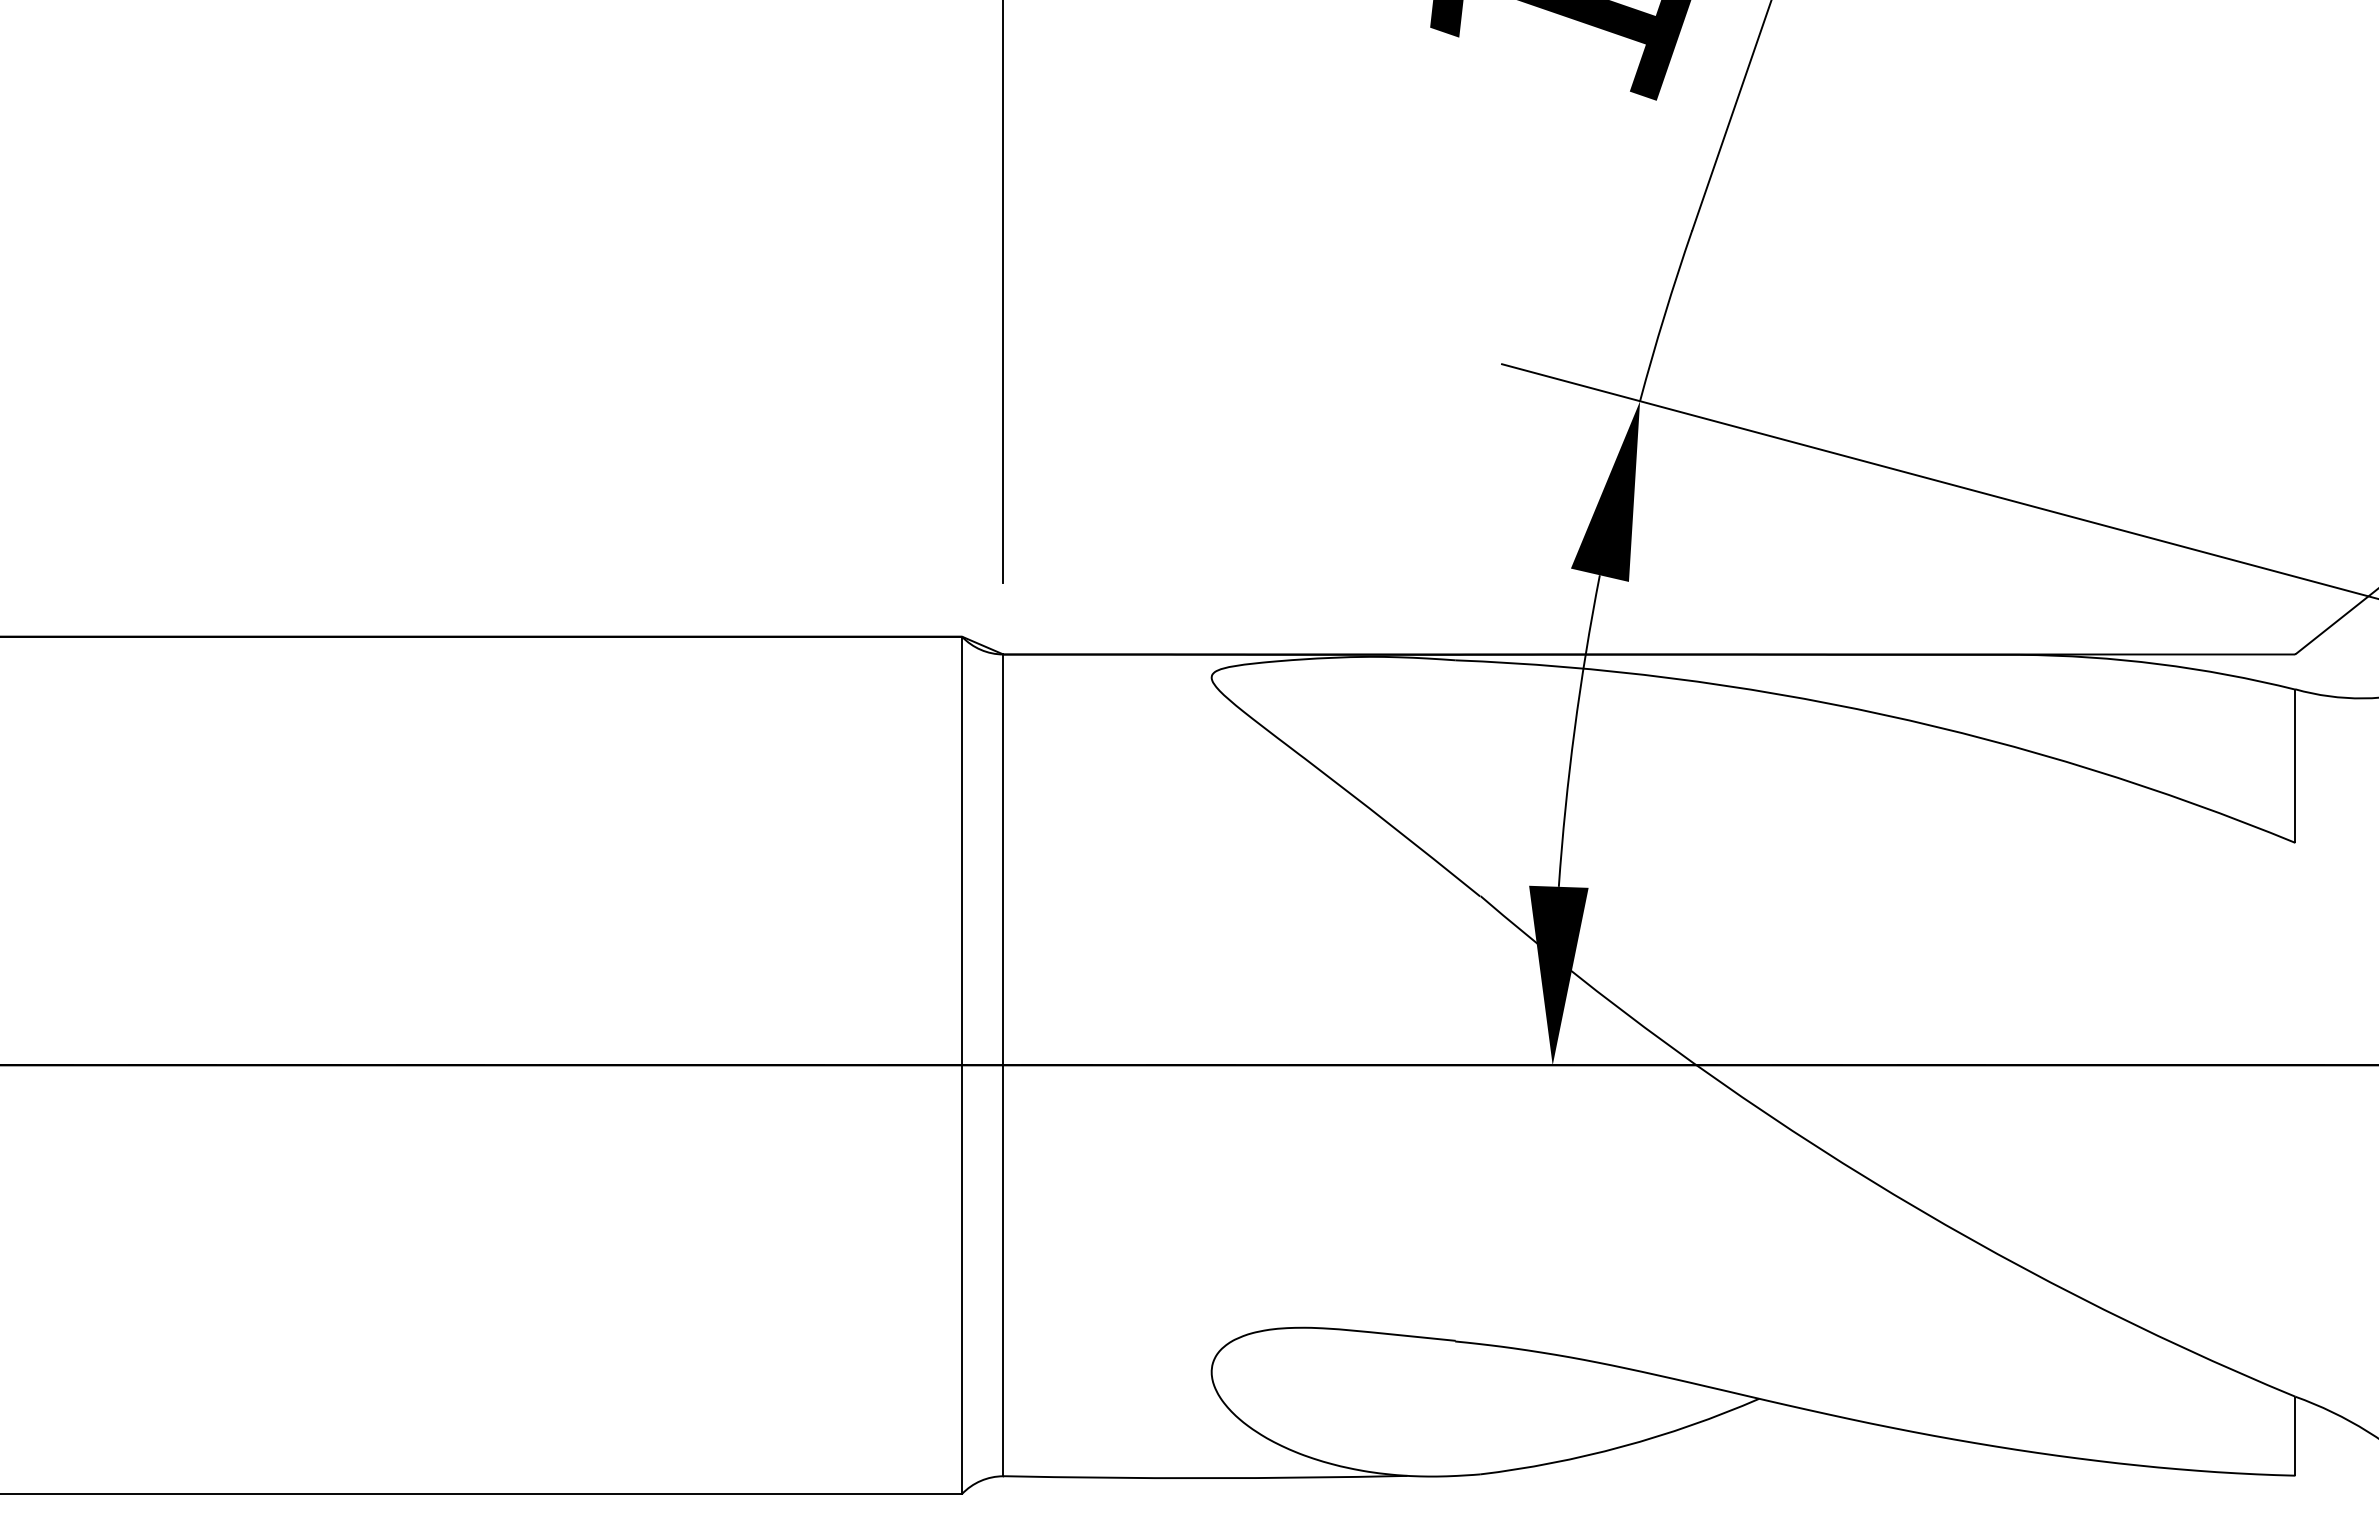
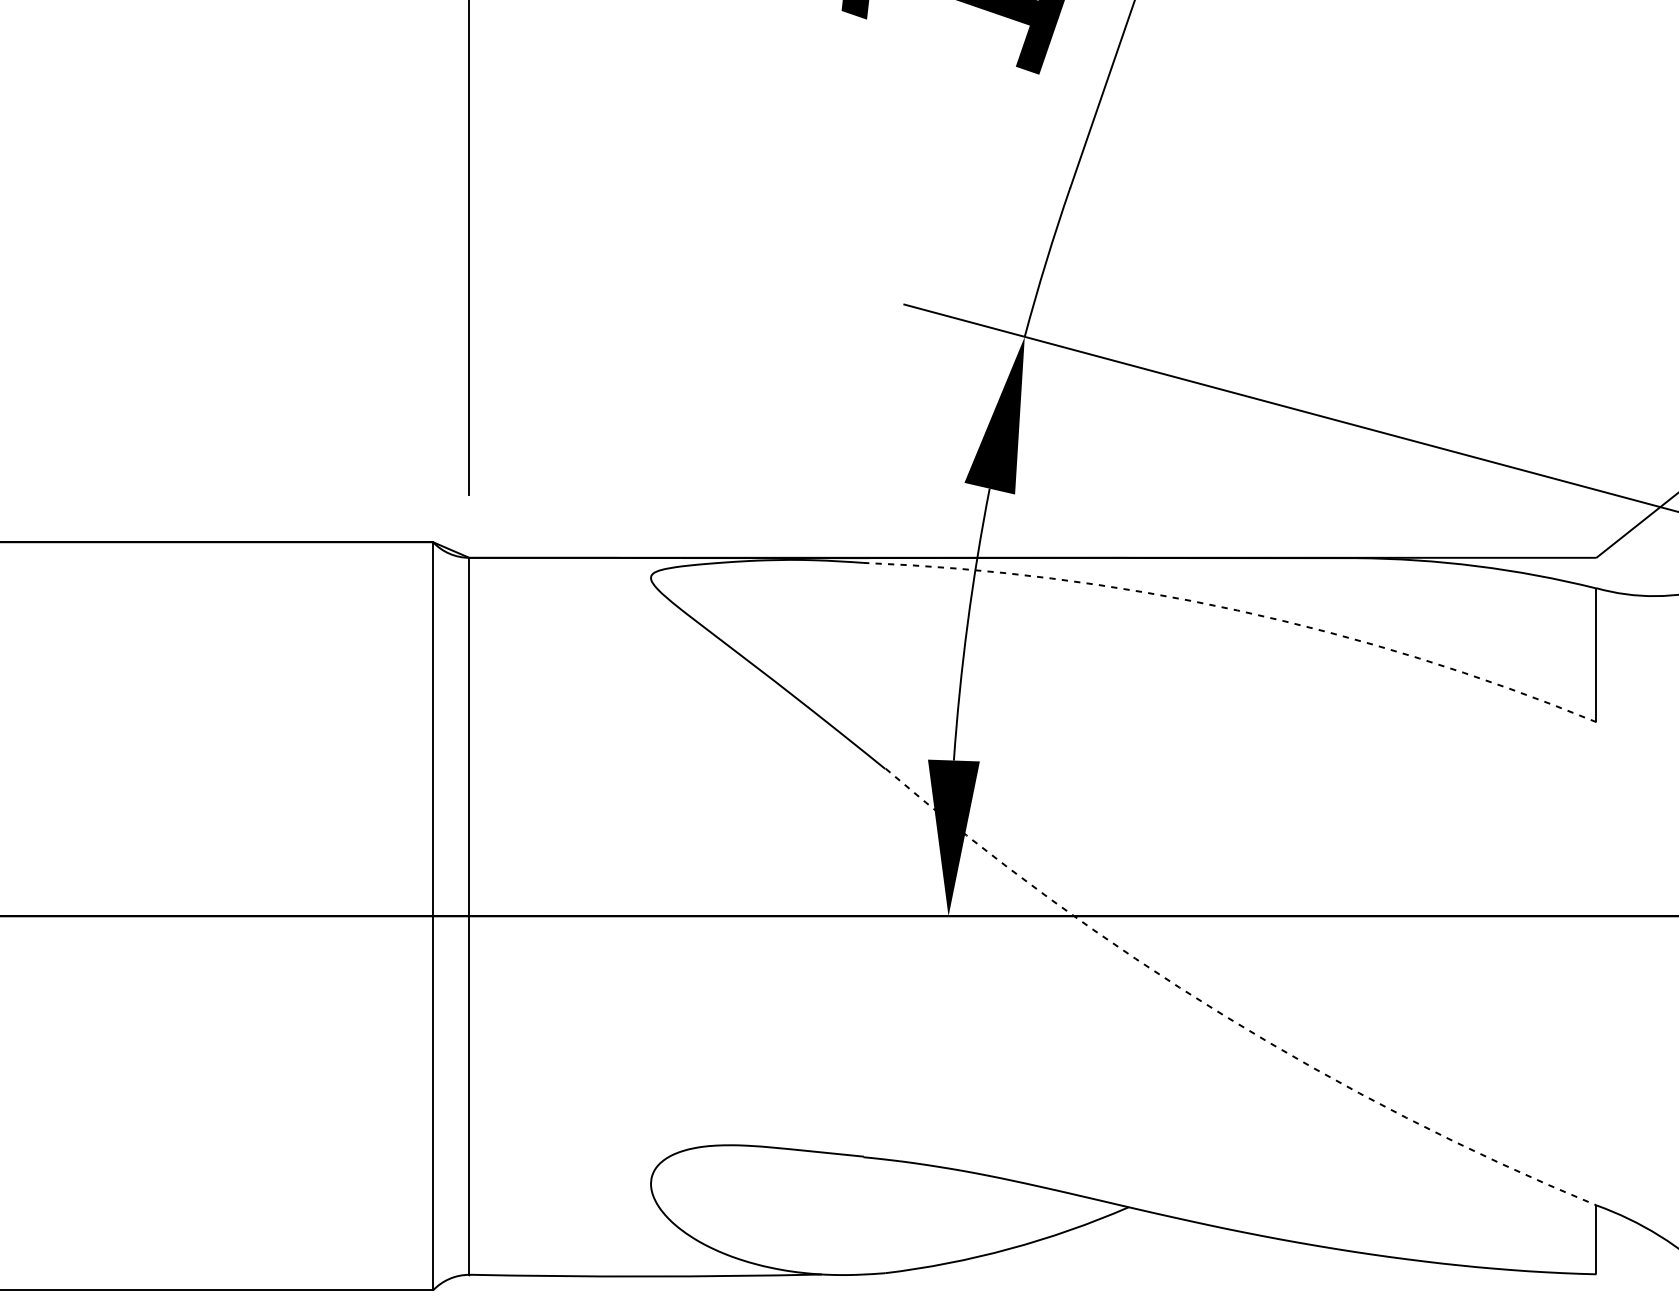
arc: (1883, 714) -> (1237, 610), solid -> dashed
arc: (1868, 1178) -> (1224, 1015), solid -> dashed

